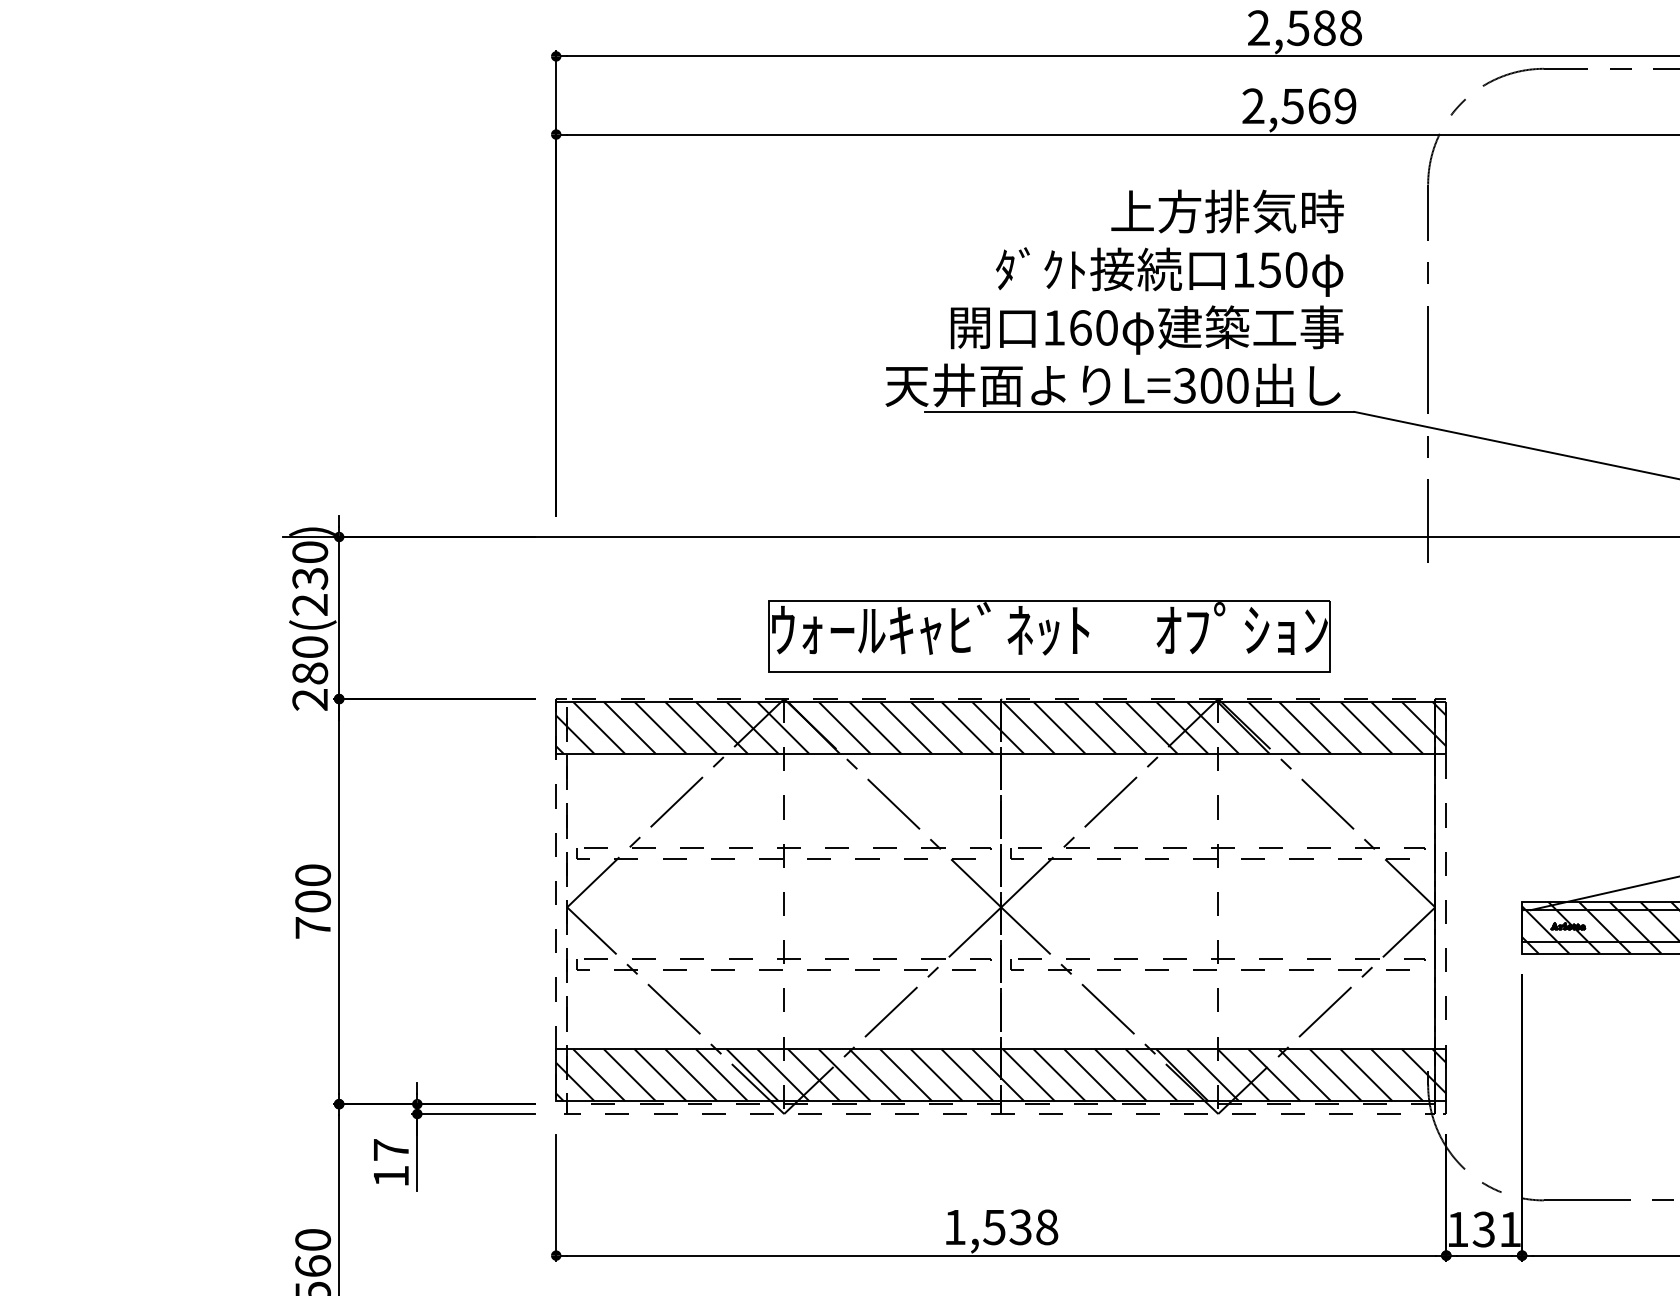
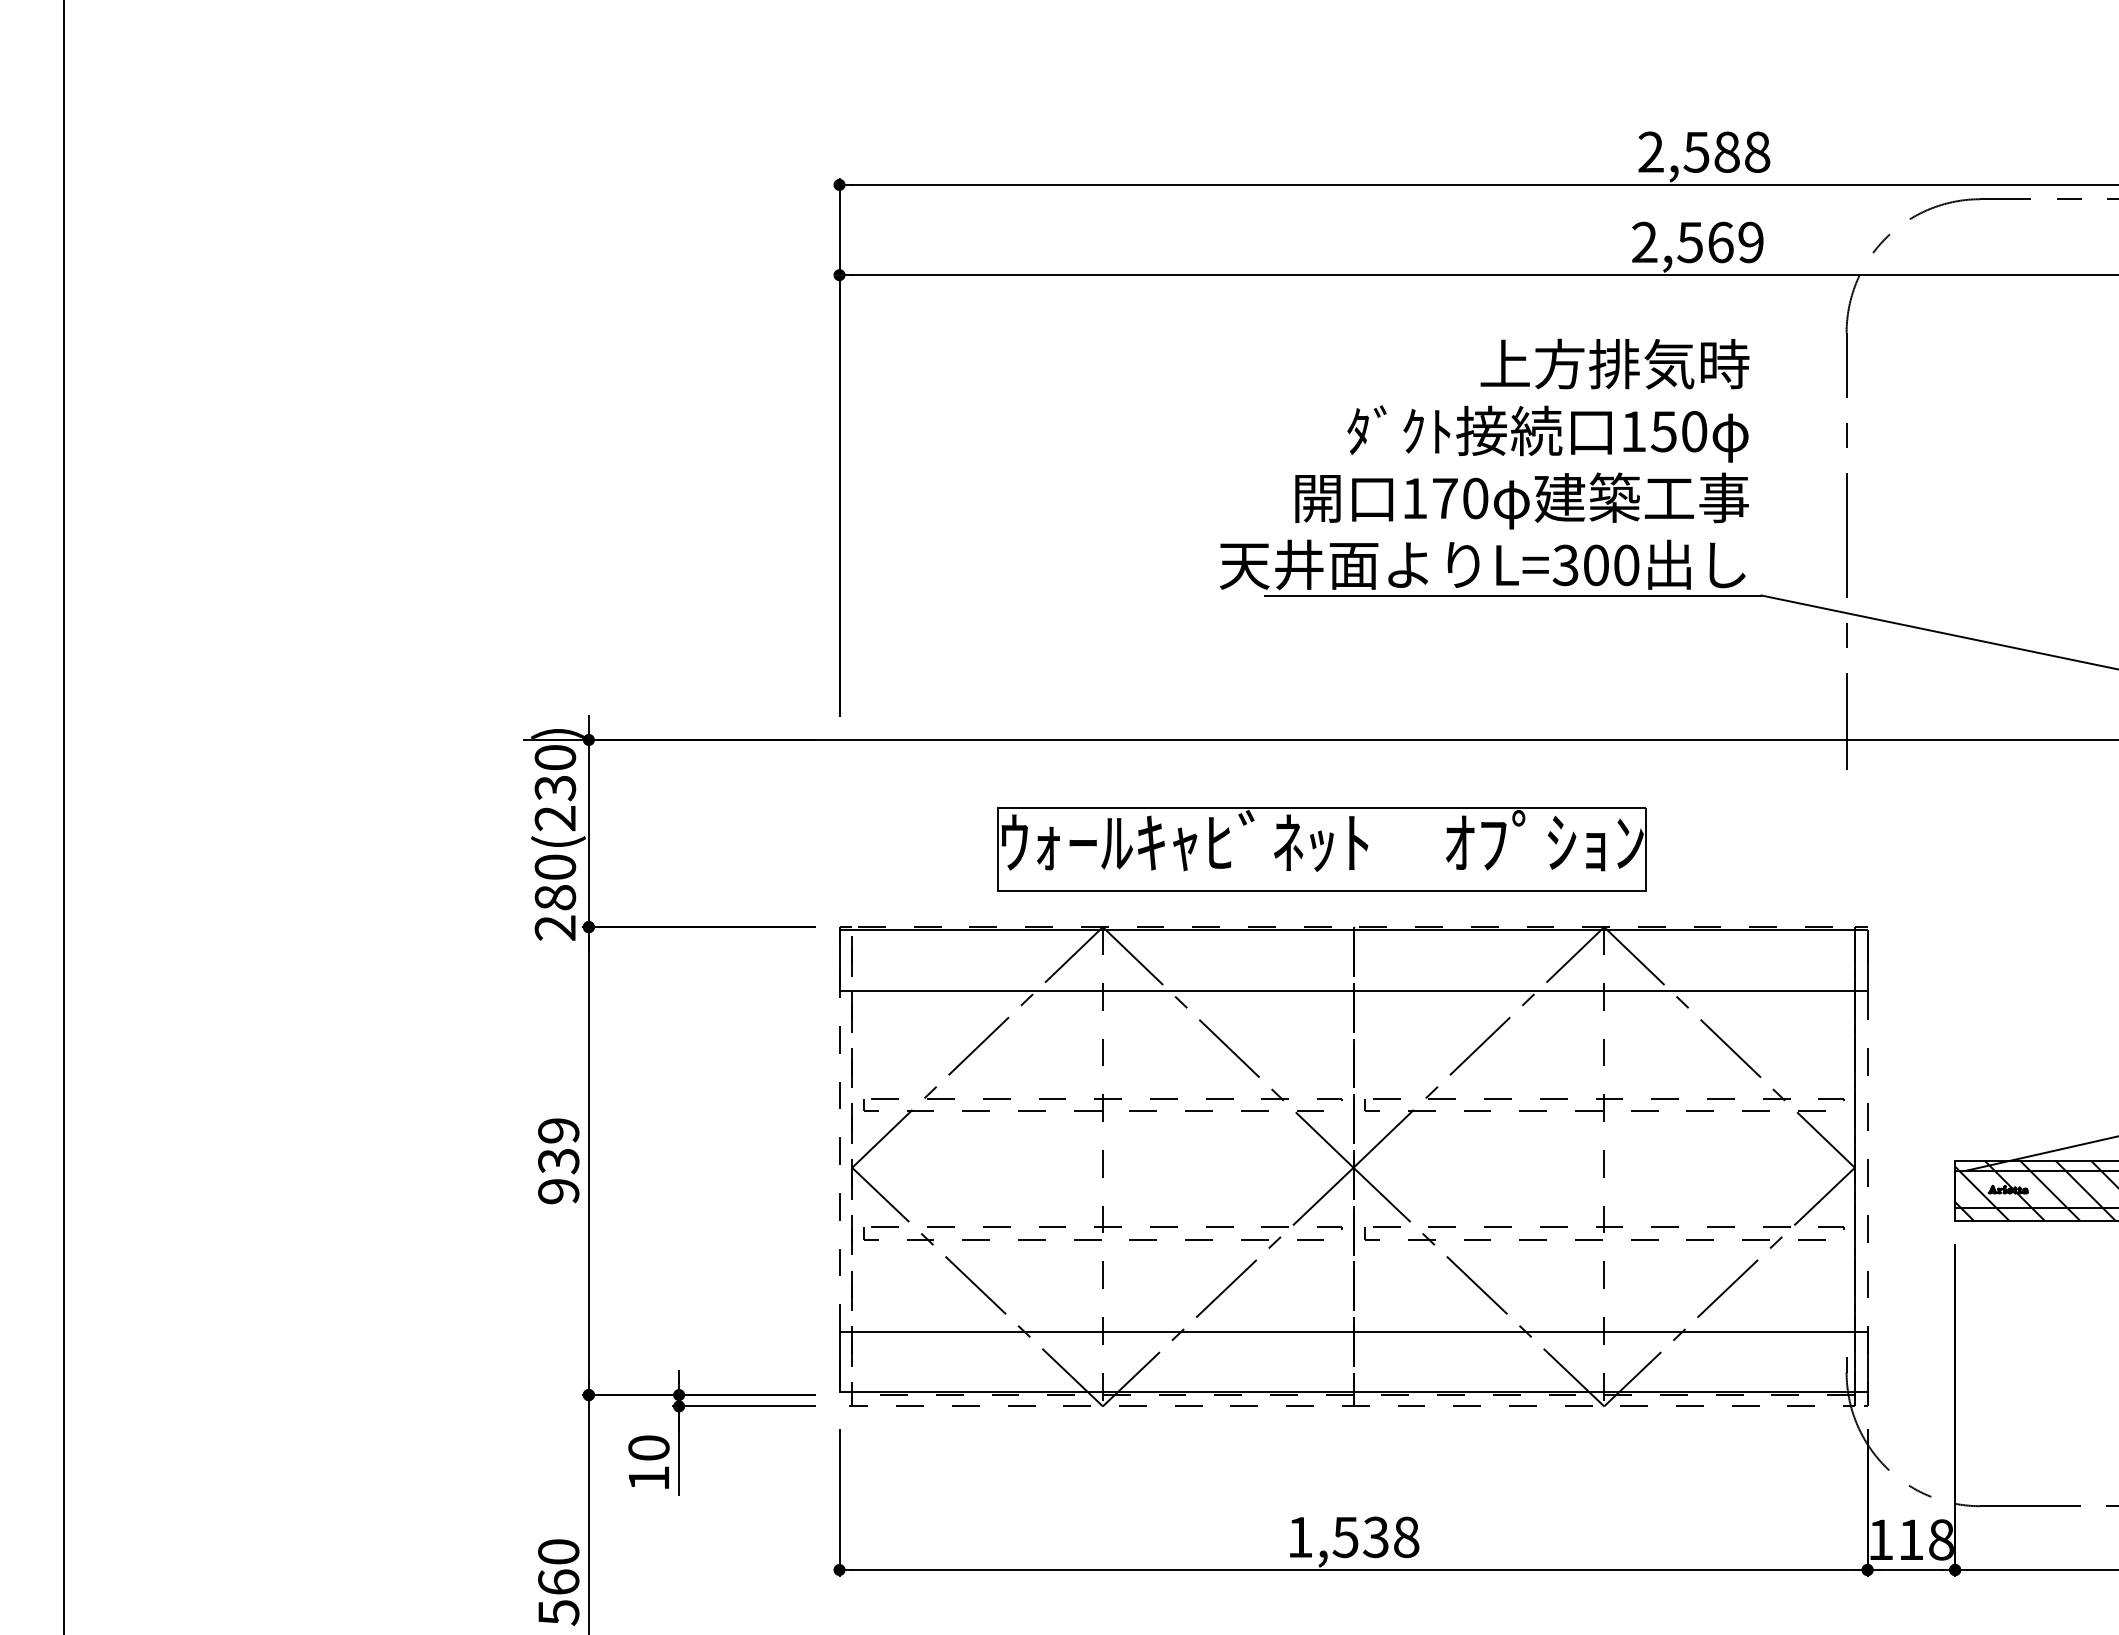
text: (1080, 327) -> (1445, 498), 160 -> 170
part: (1048, 636) -> (1321, 849), moved
hatch: (1001, 727) -> (1353, 960), removed
text: (312, 901) -> (558, 1161), 700 -> 939
hatch: (1001, 1075) -> (1353, 1361), removed
text: (390, 1149) -> (648, 1447), 17 -> 10
text: (1496, 1229) -> (1925, 1539), 131 -> 118

